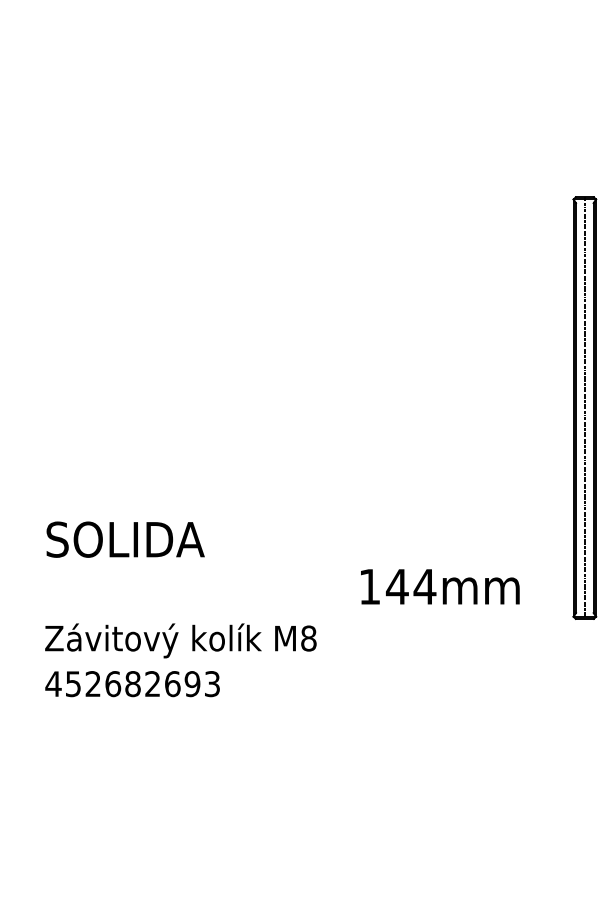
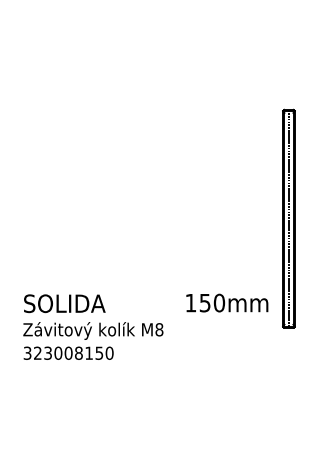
part: (583, 407) -> (288, 218), moved
text: (125, 539) -> (64, 303), moved
text: (411, 585) -> (212, 302), 144mm -> 150mm
text: (132, 682) -> (68, 352), 452682693 -> 323008150

